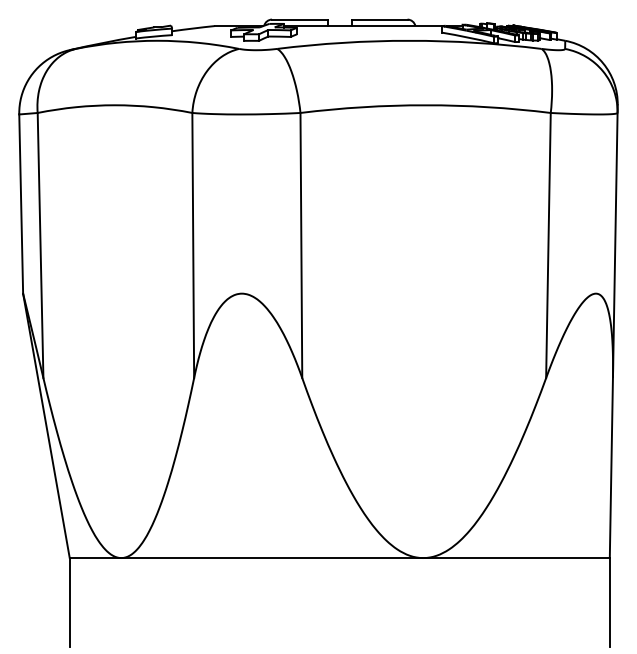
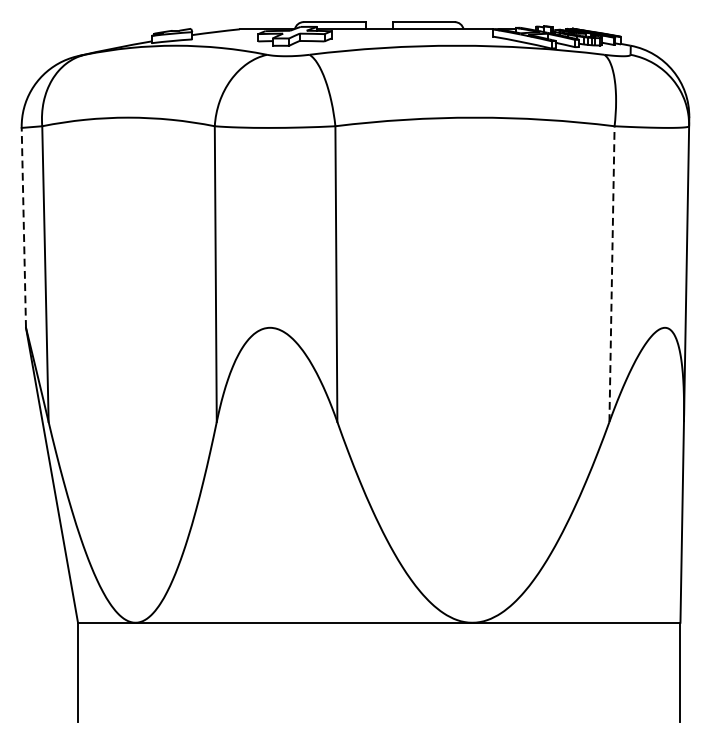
line: (21, 204) -> (24, 228), solid -> dashed
line: (548, 245) -> (612, 274), solid -> dashed

